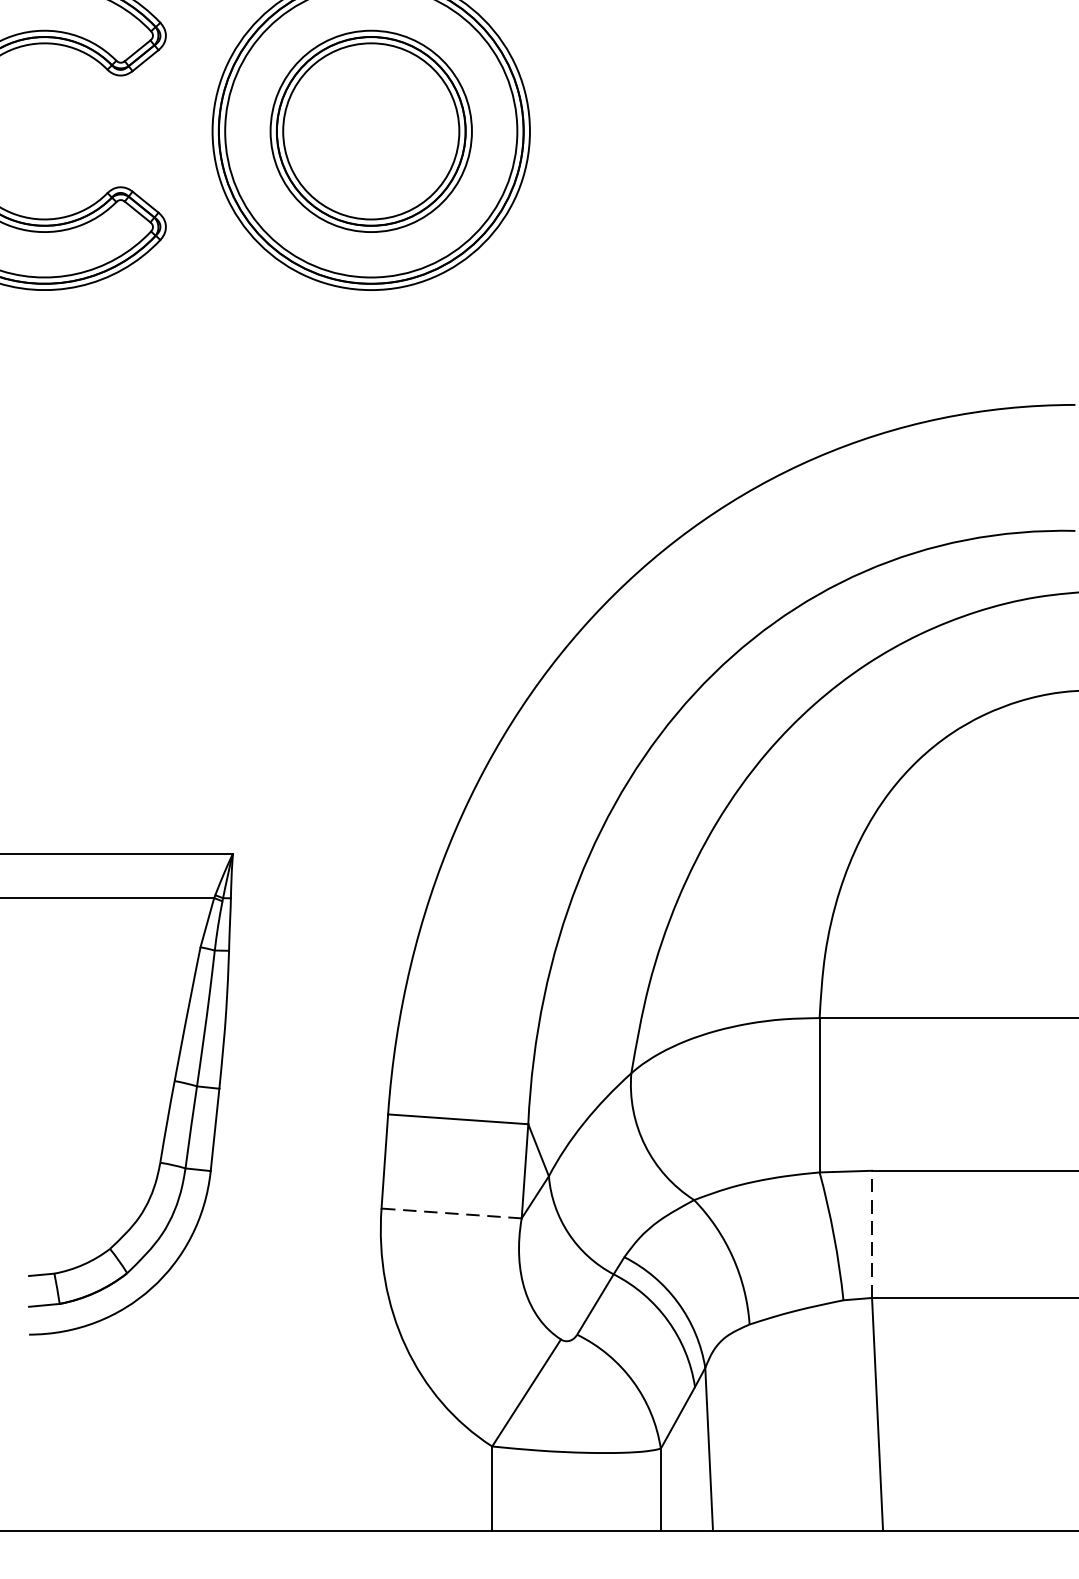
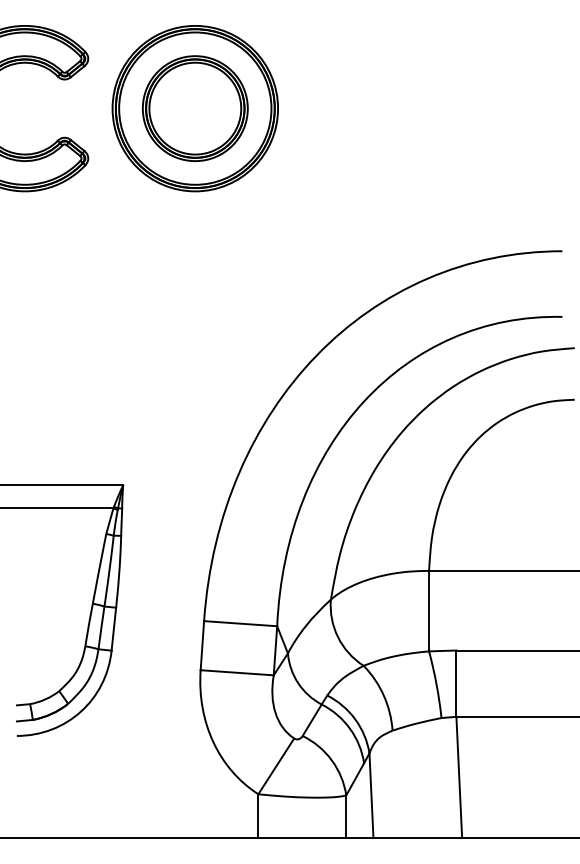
line: (452, 1212) -> (237, 672), dashed -> solid
line: (872, 1234) -> (456, 683), dashed -> solid

